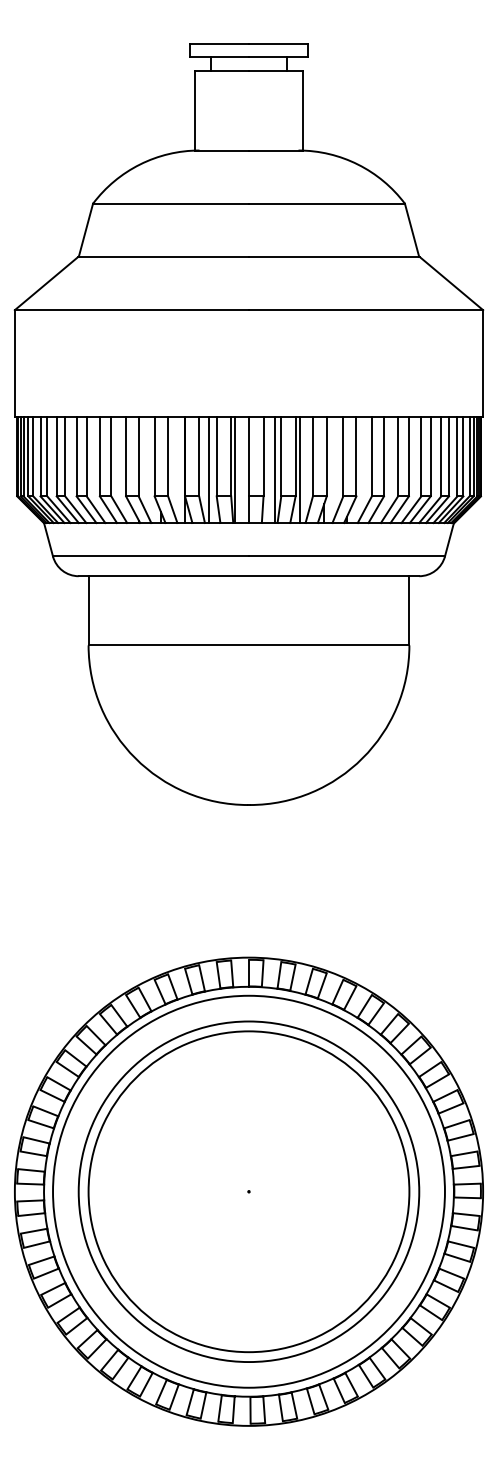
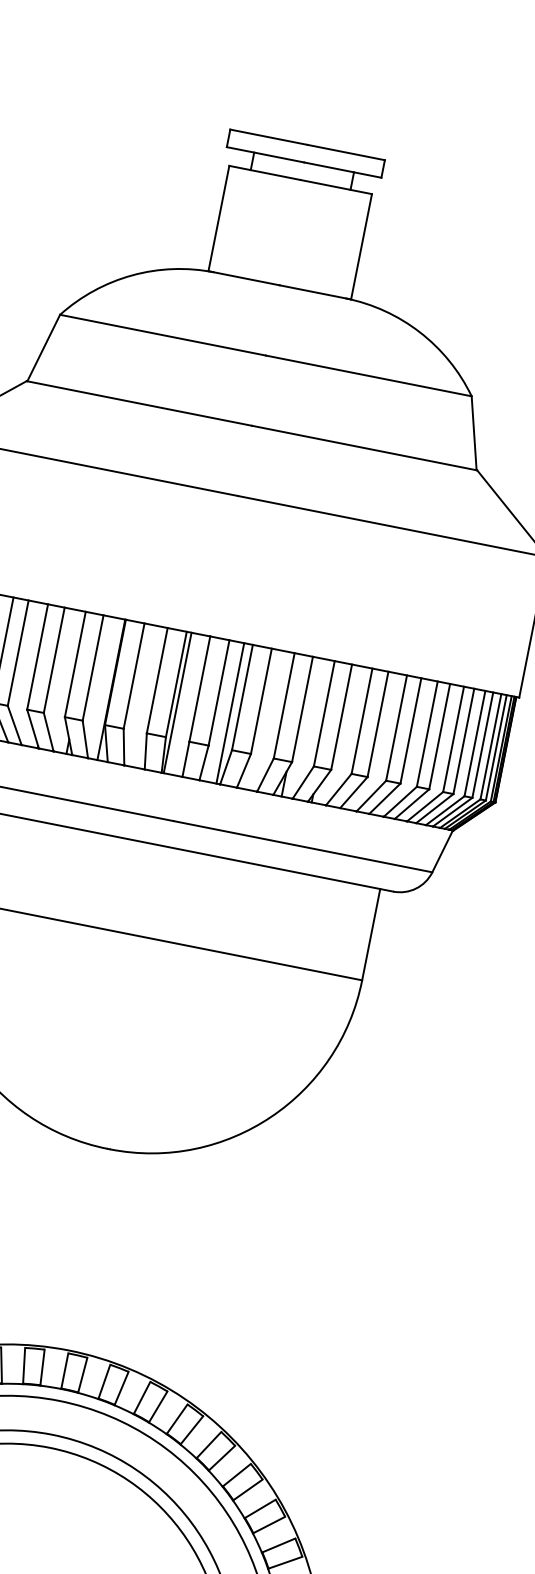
line: (209, 469) -> (144, 695), removed
line: (299, 469) -> (263, 719), removed

